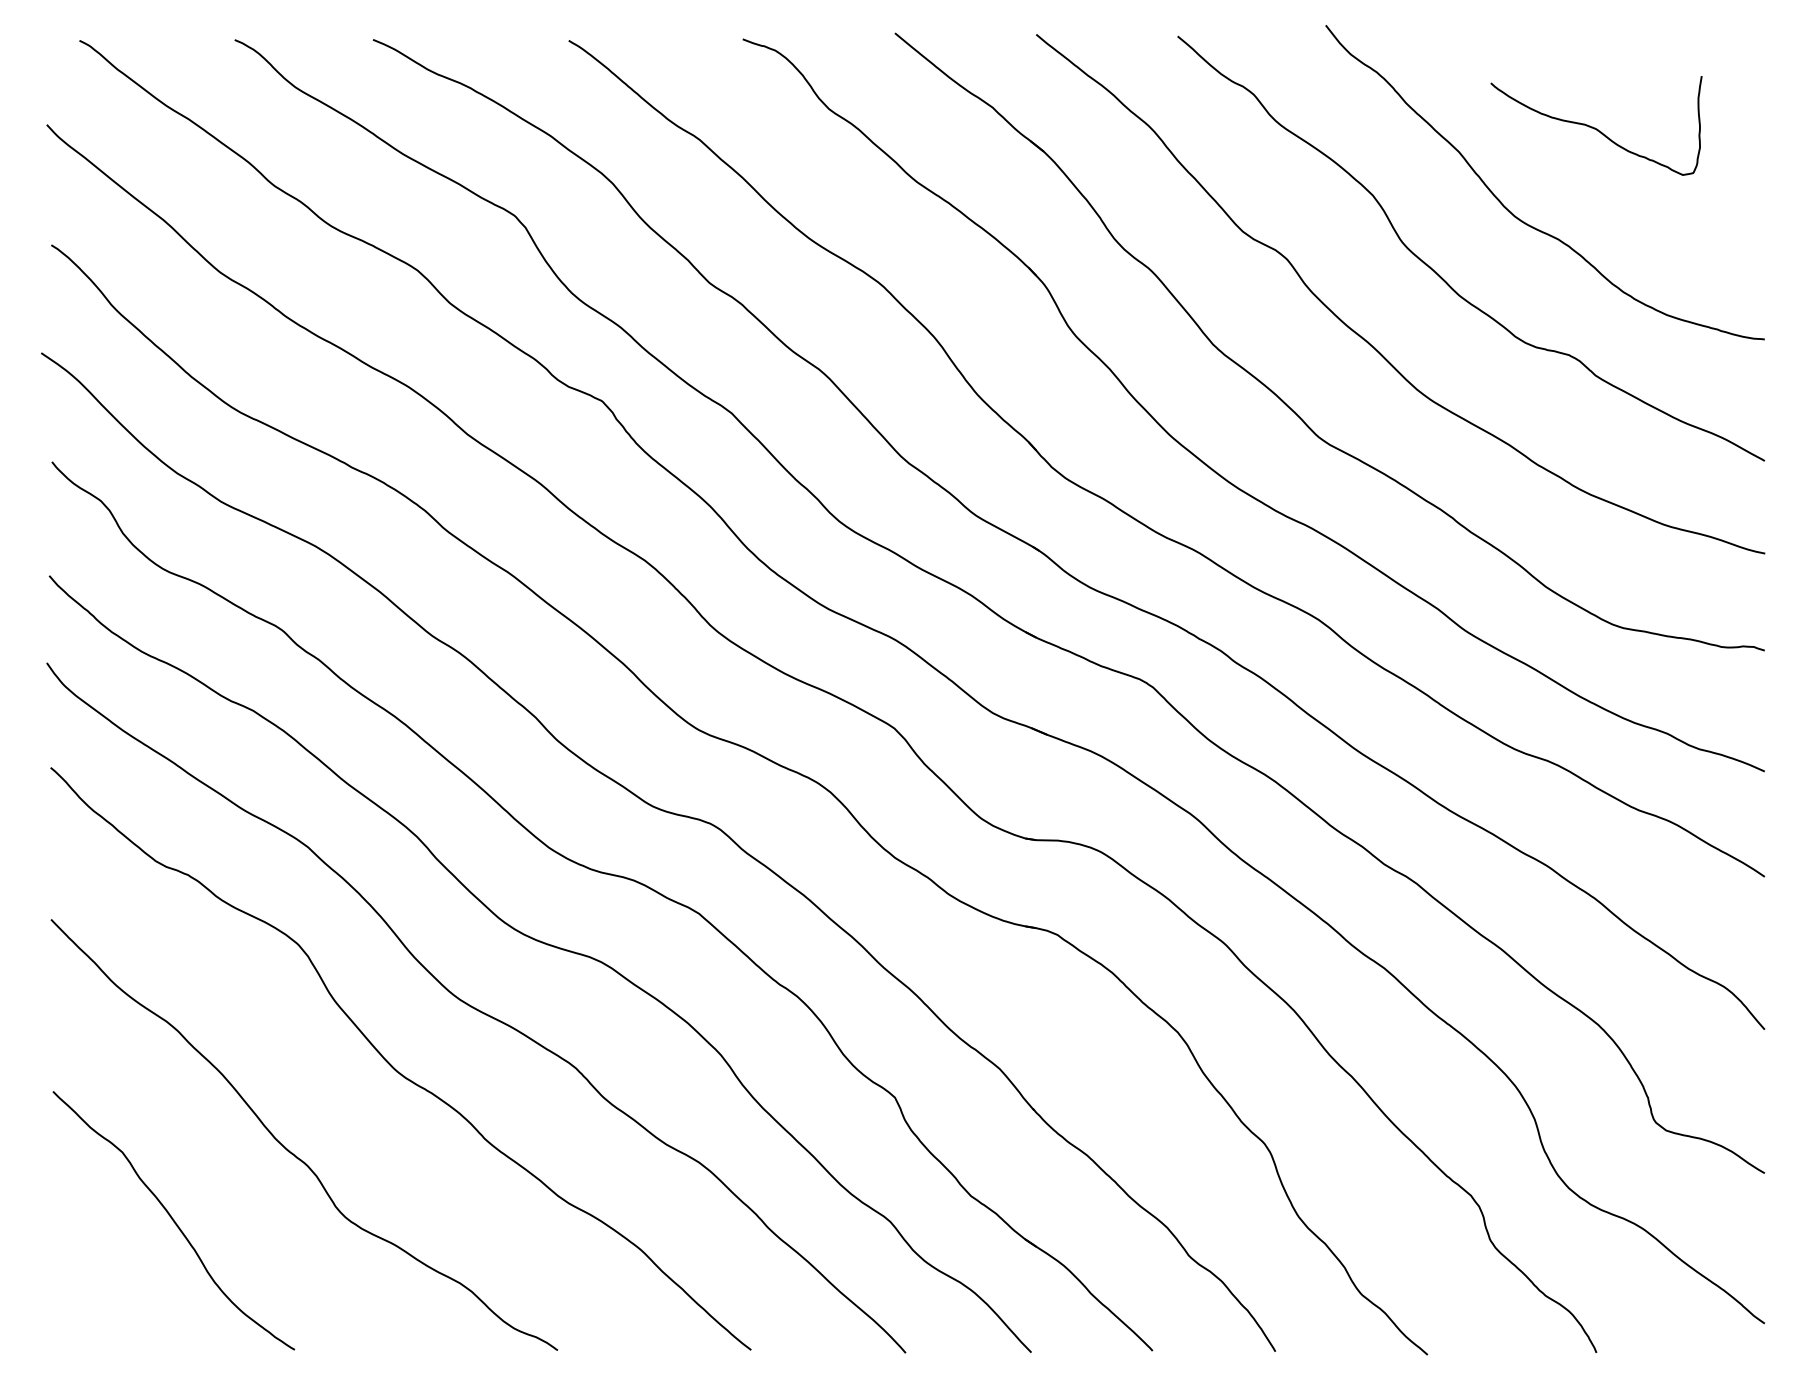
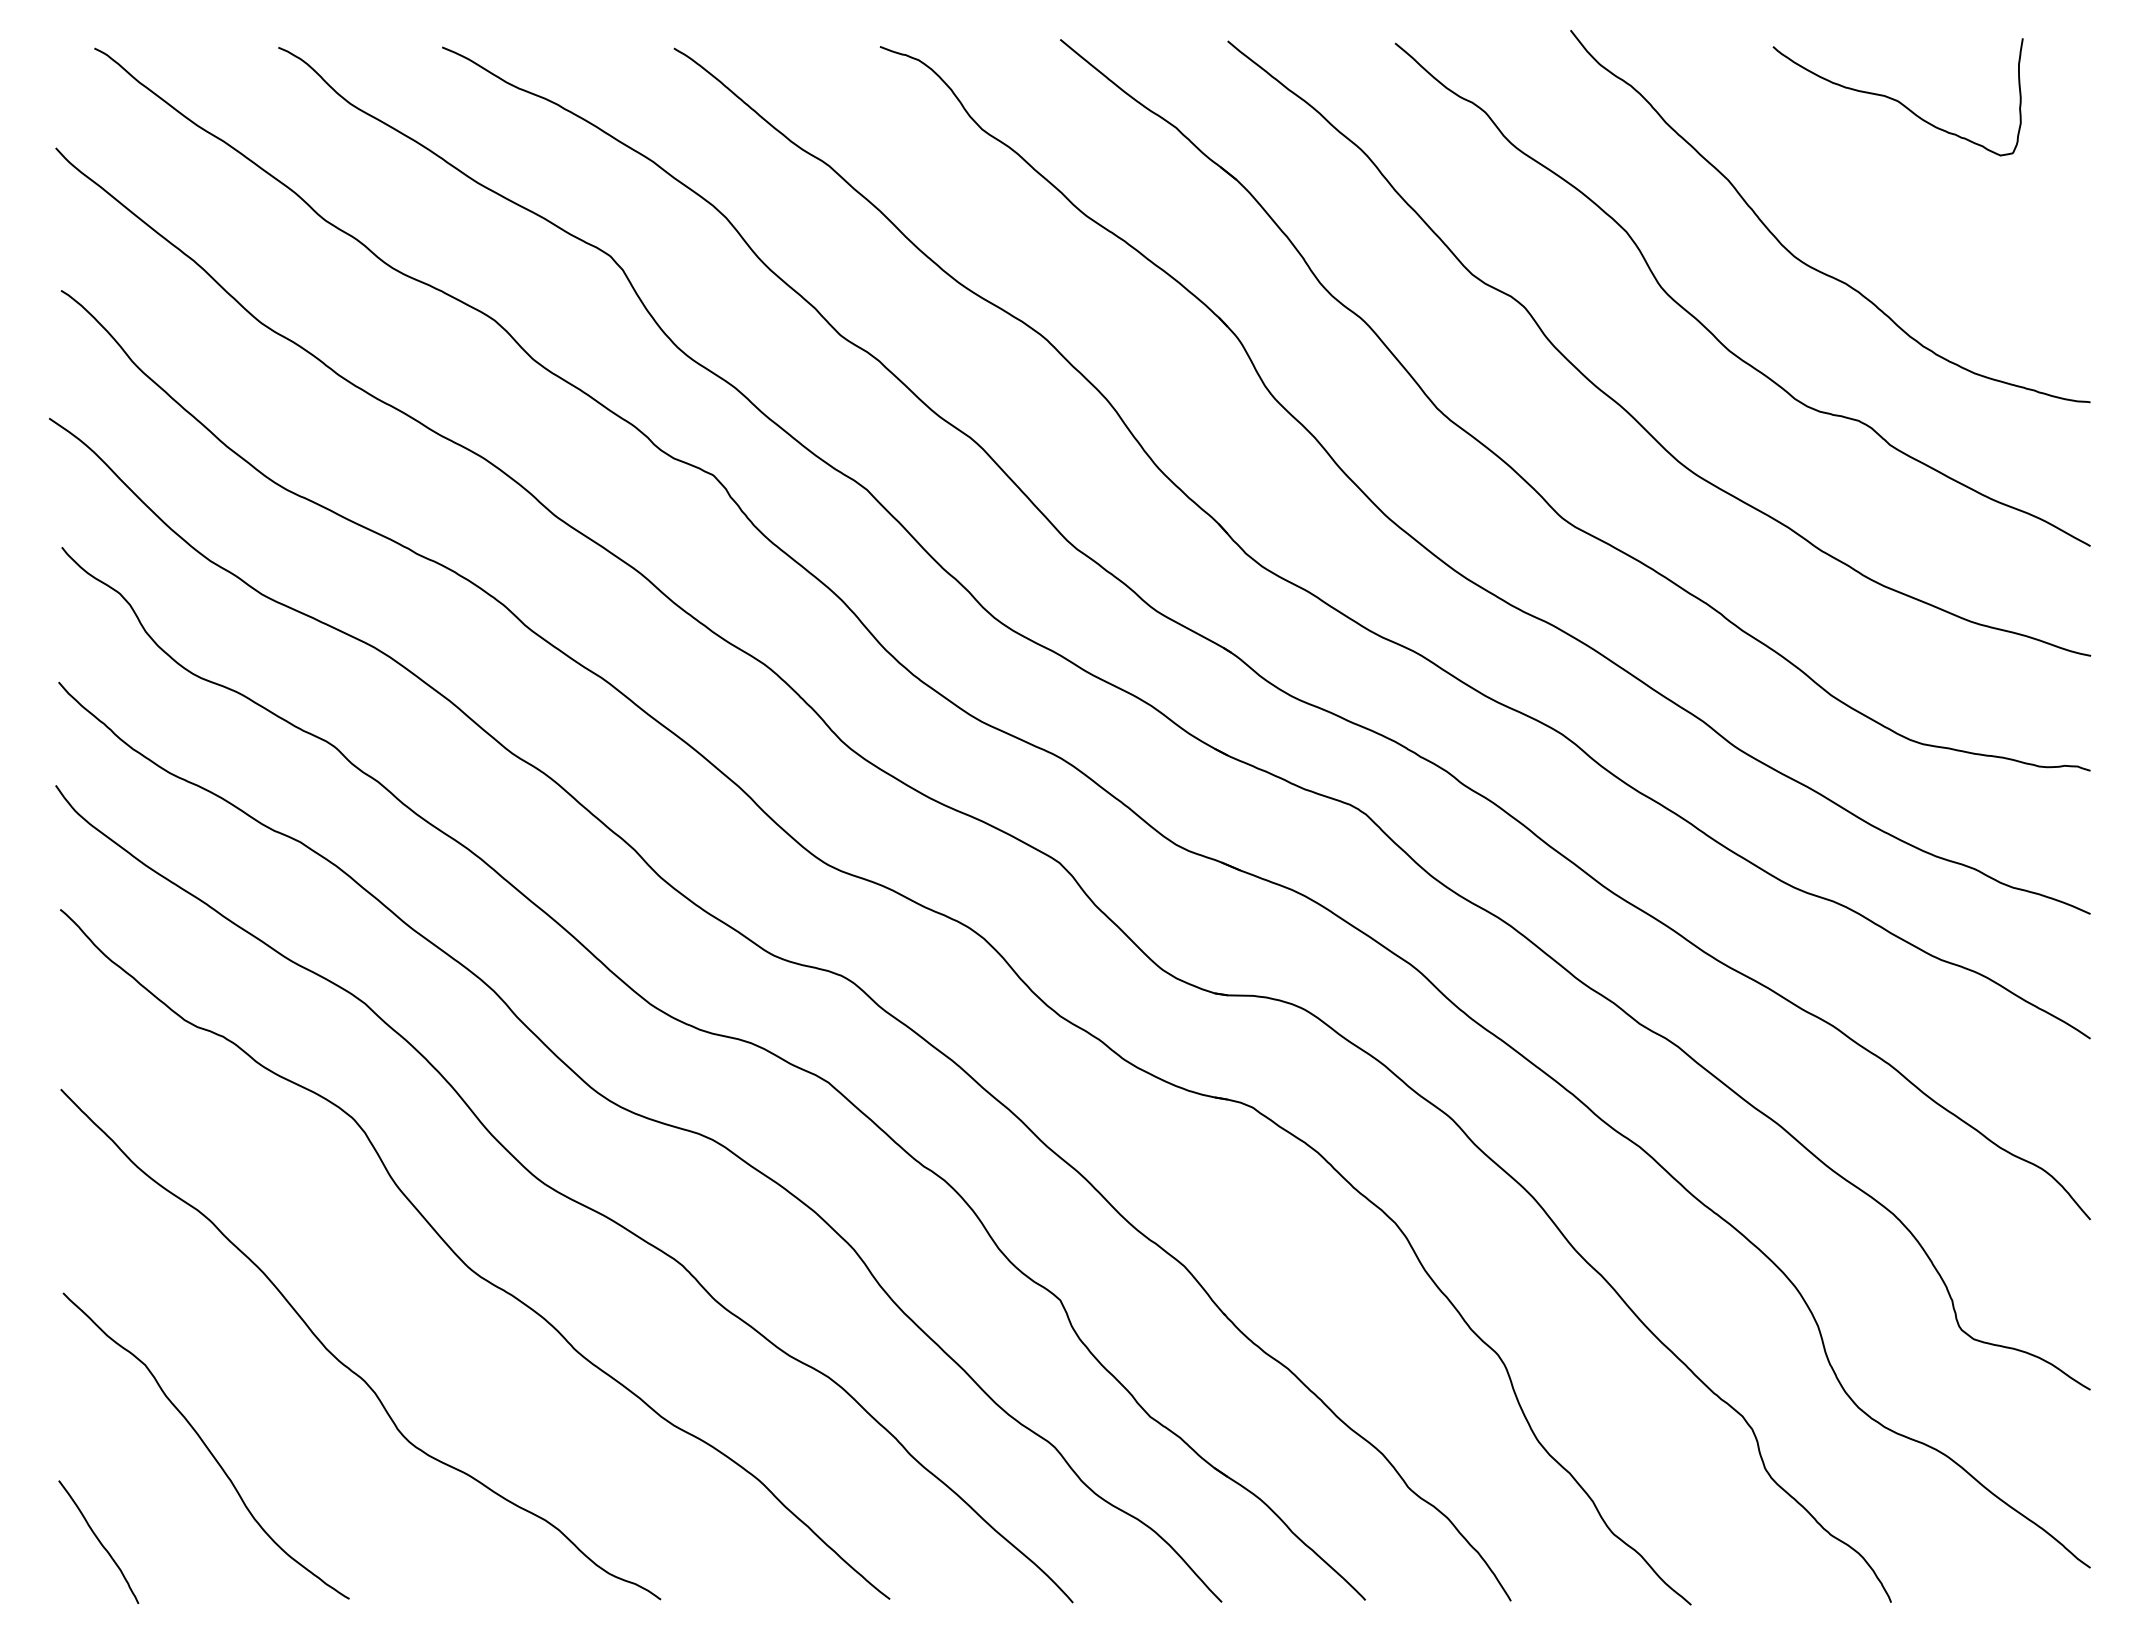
curve: (1595, 127) -> (1896, 99), moved
curve: (82, 1301) -> (98, 1541), added

